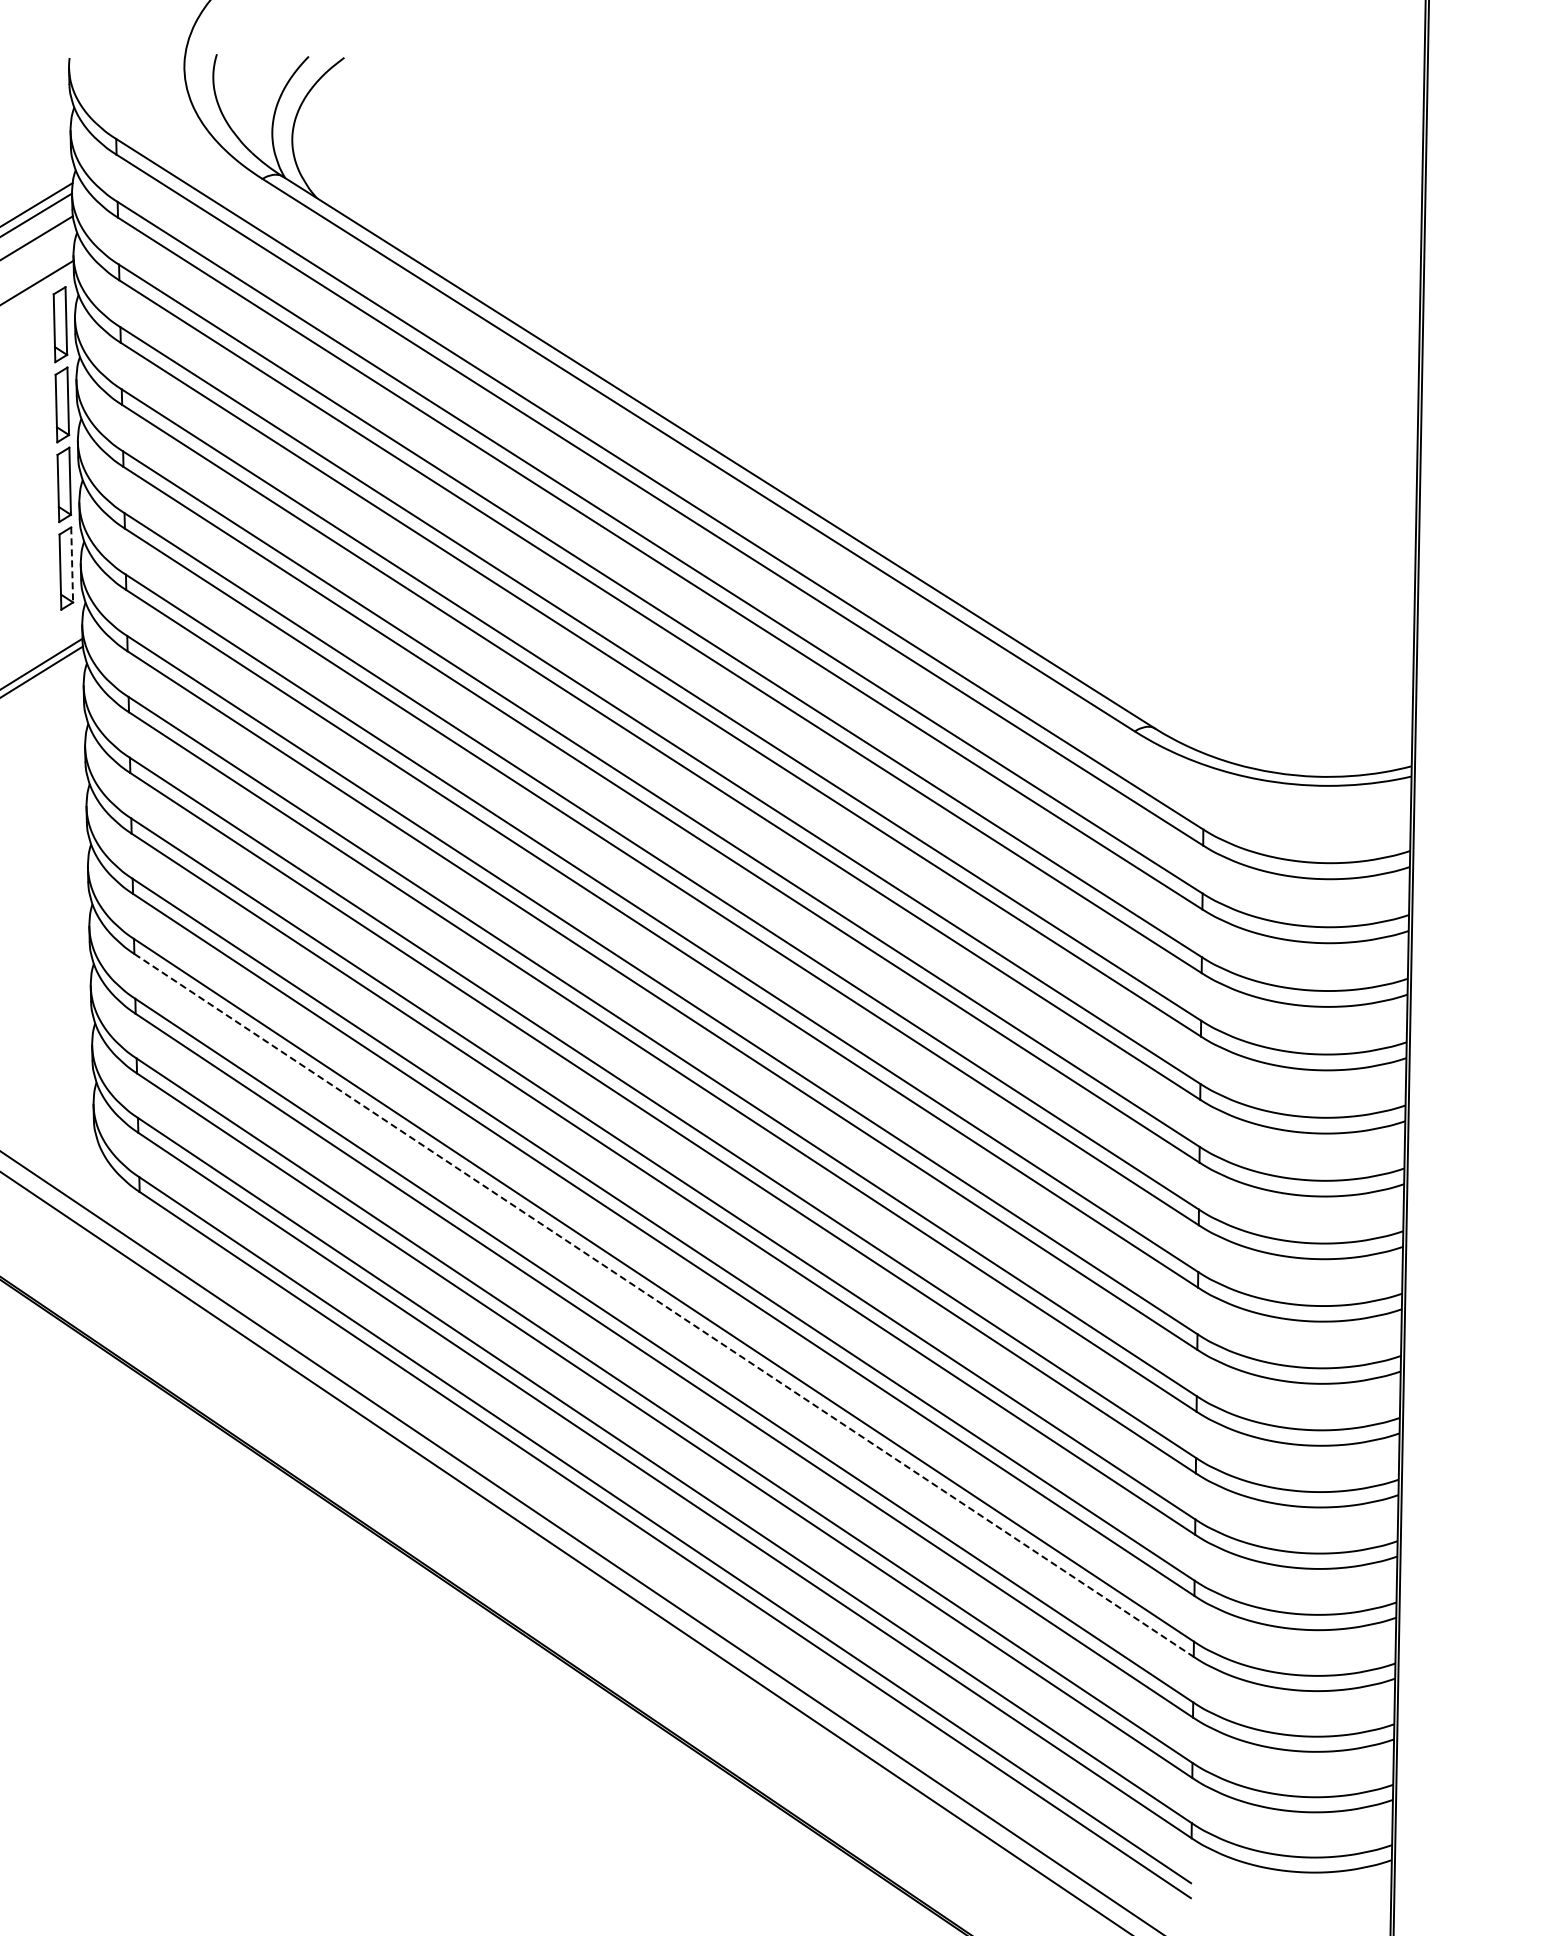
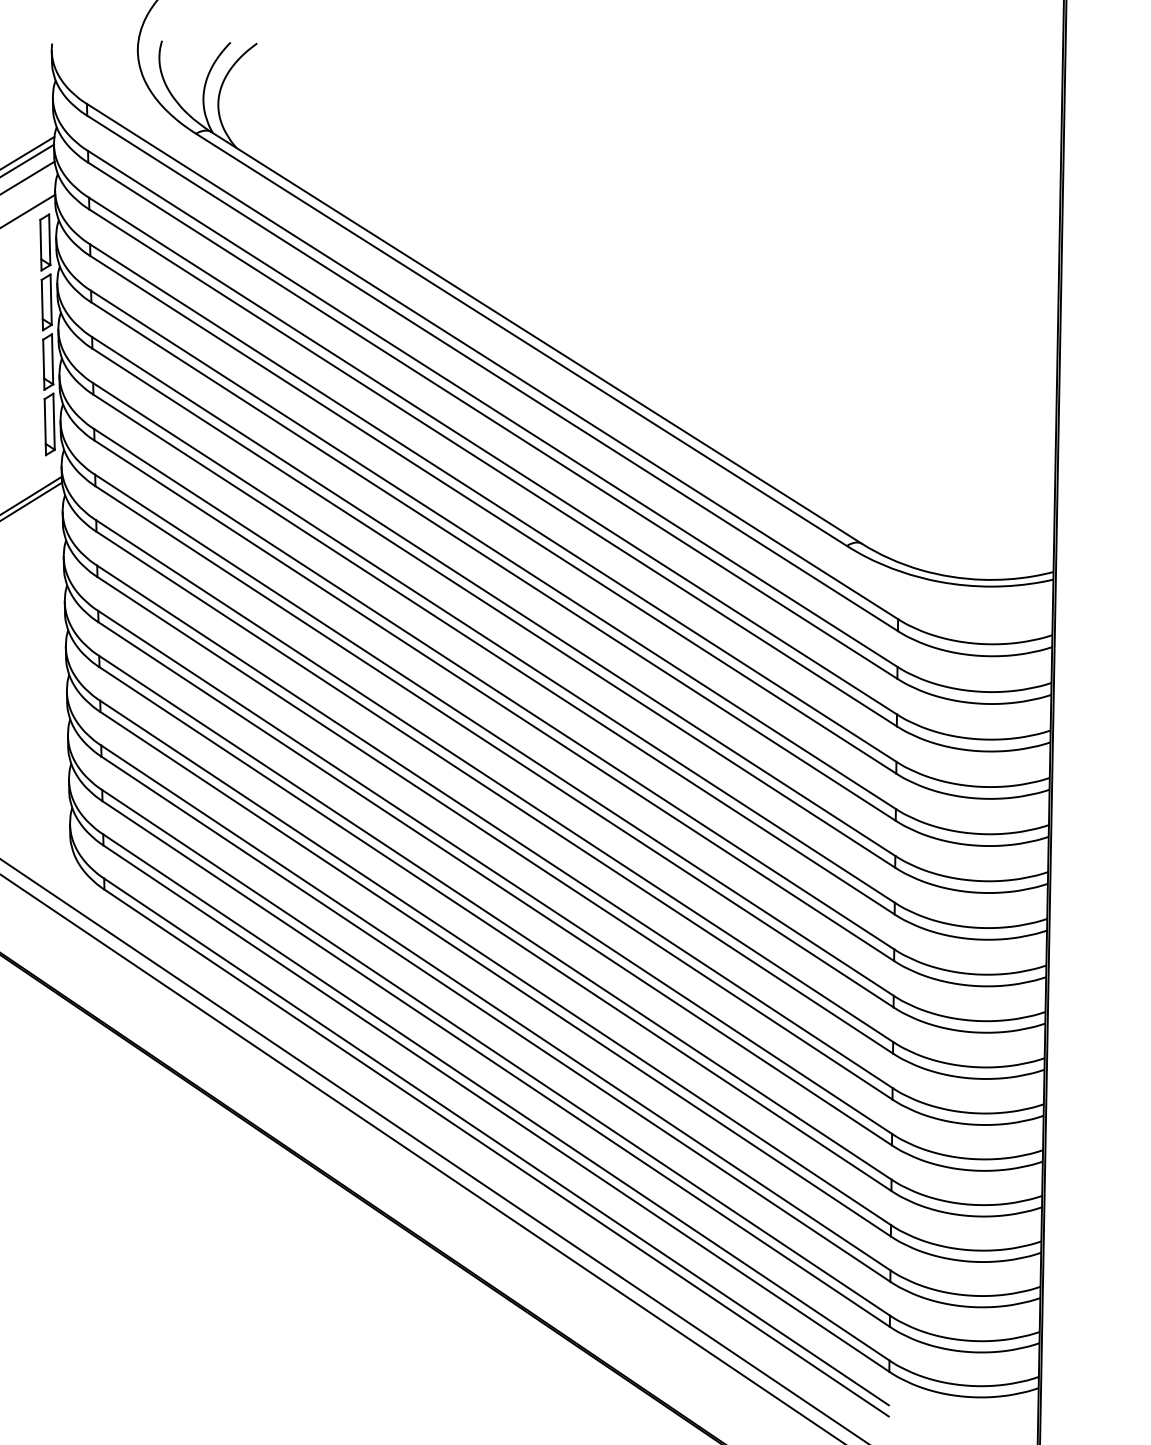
line: (72, 564) -> (54, 421), dashed -> solid
line: (664, 1305) -> (496, 974), dashed -> solid

